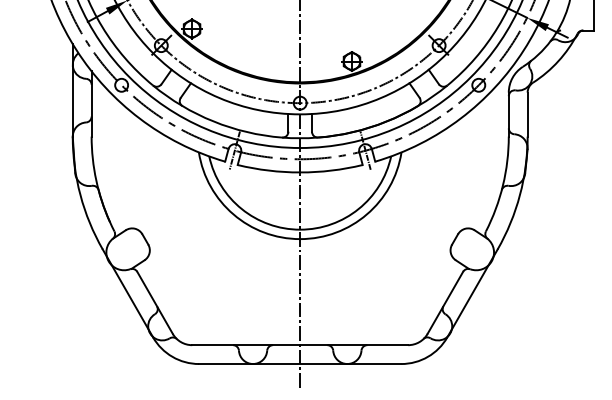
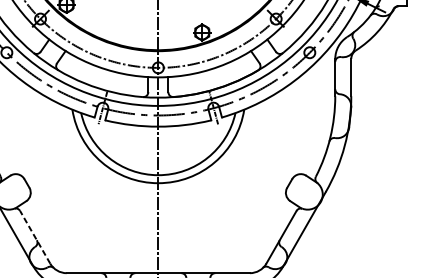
line: (155, 302) -> (35, 236), solid -> dashed

